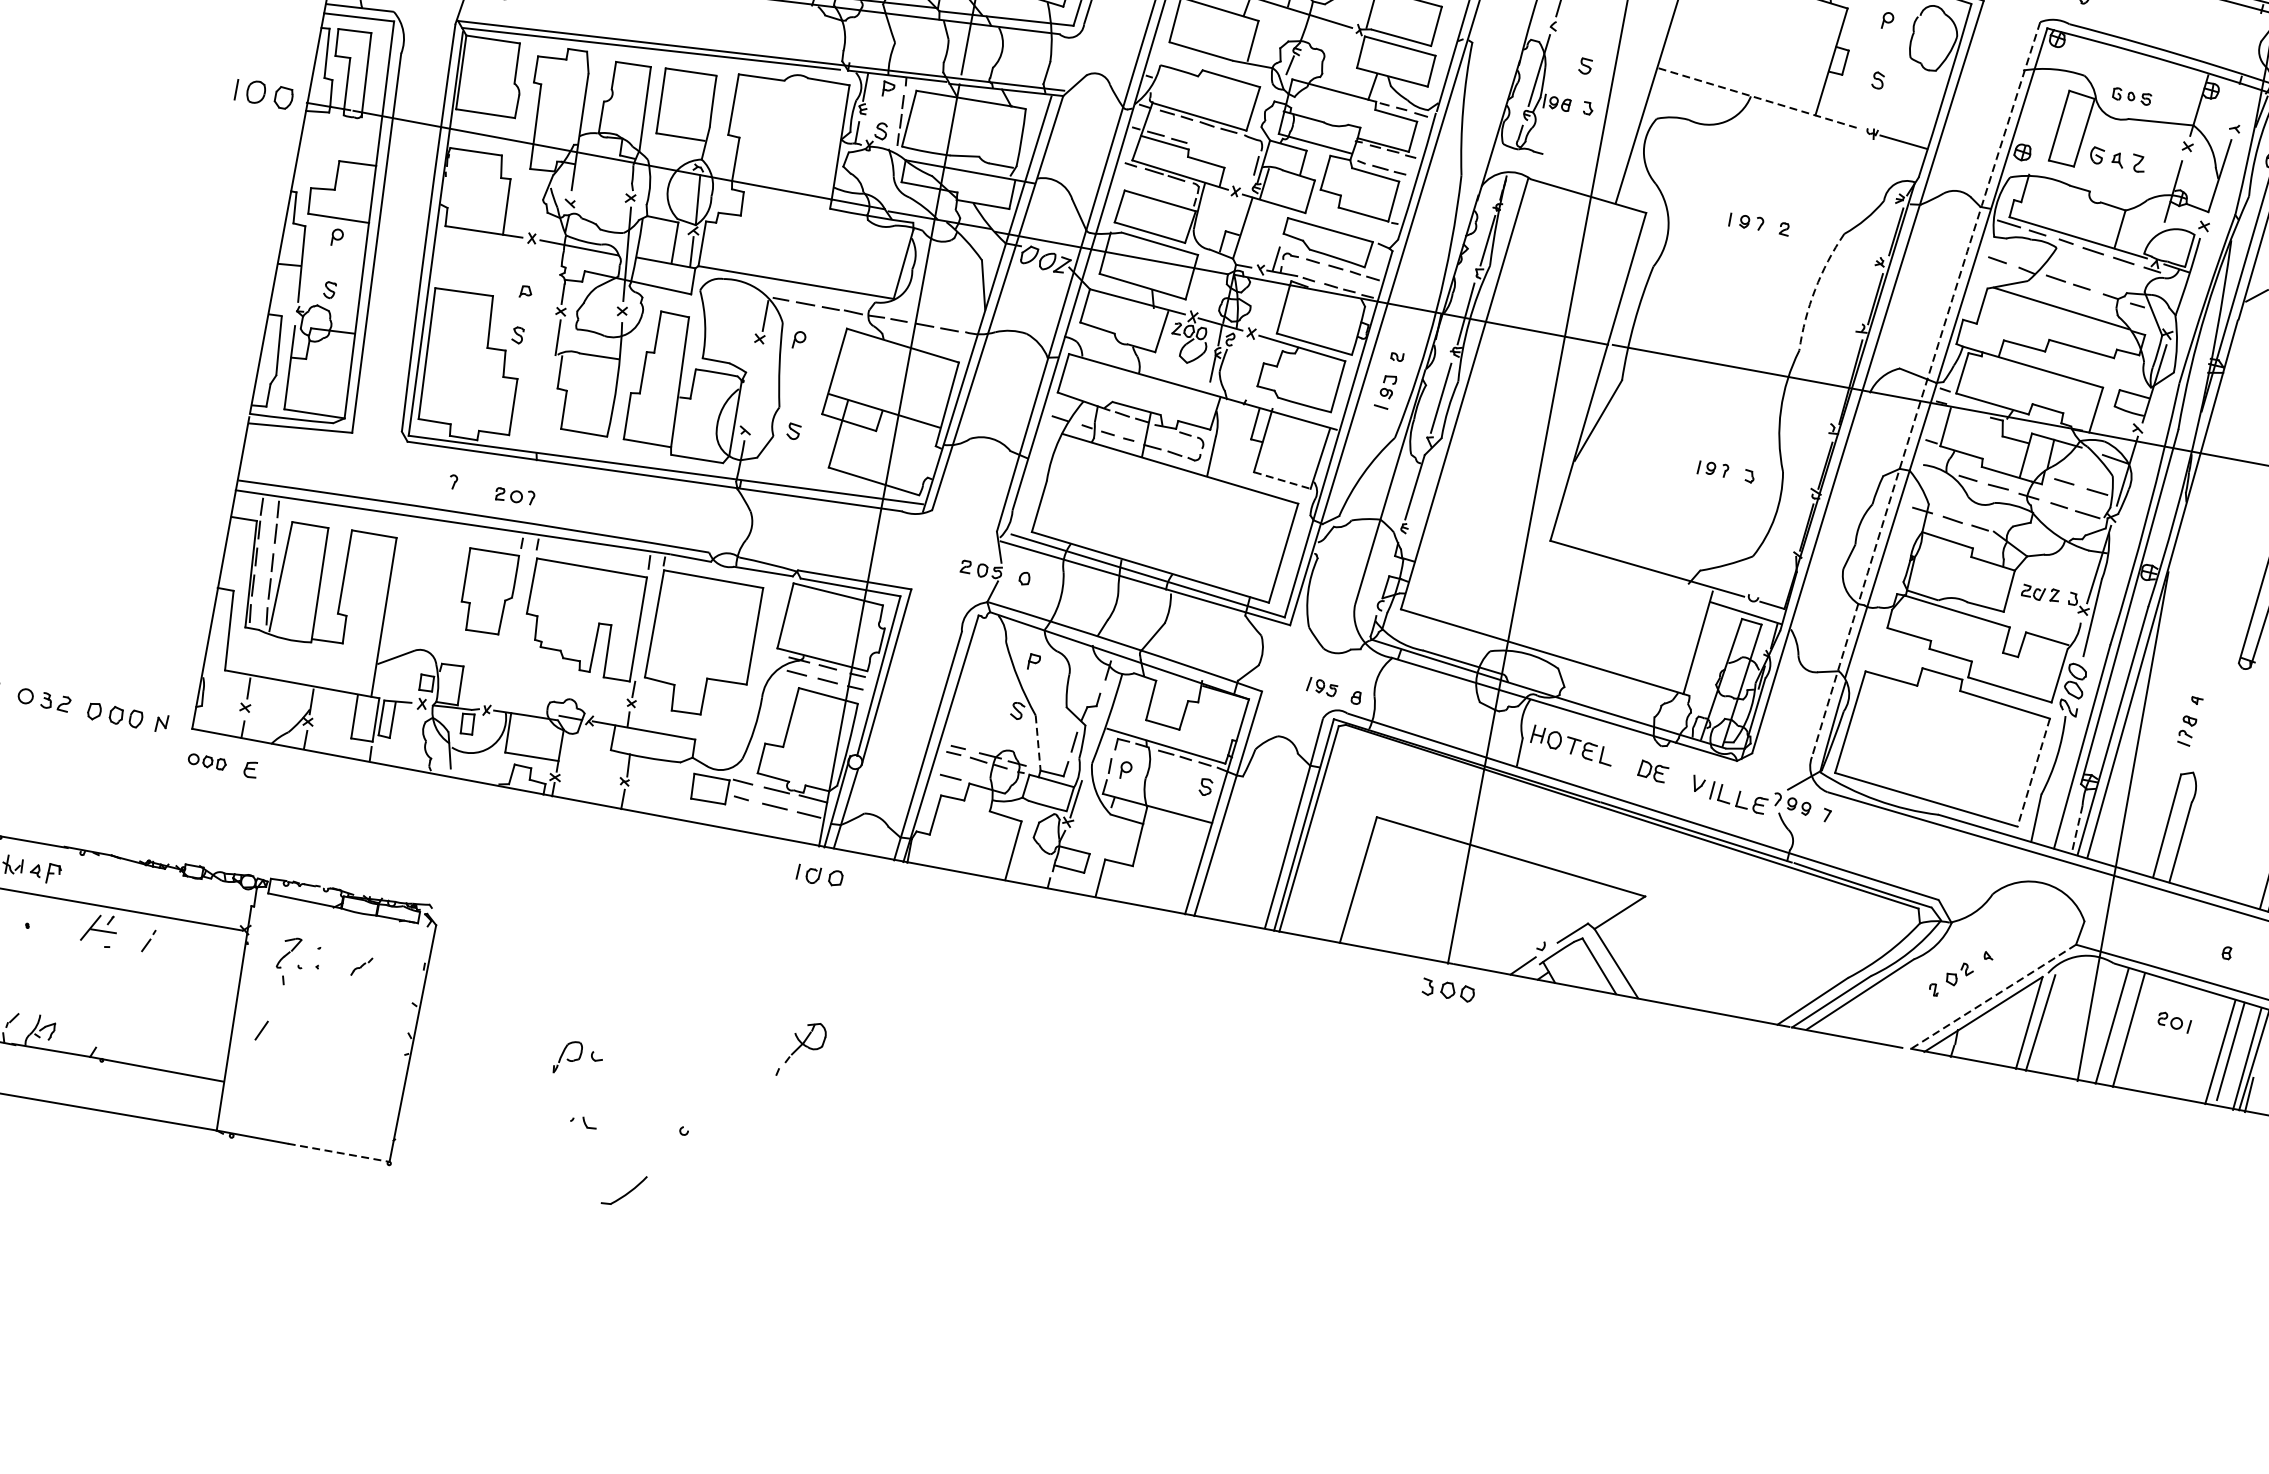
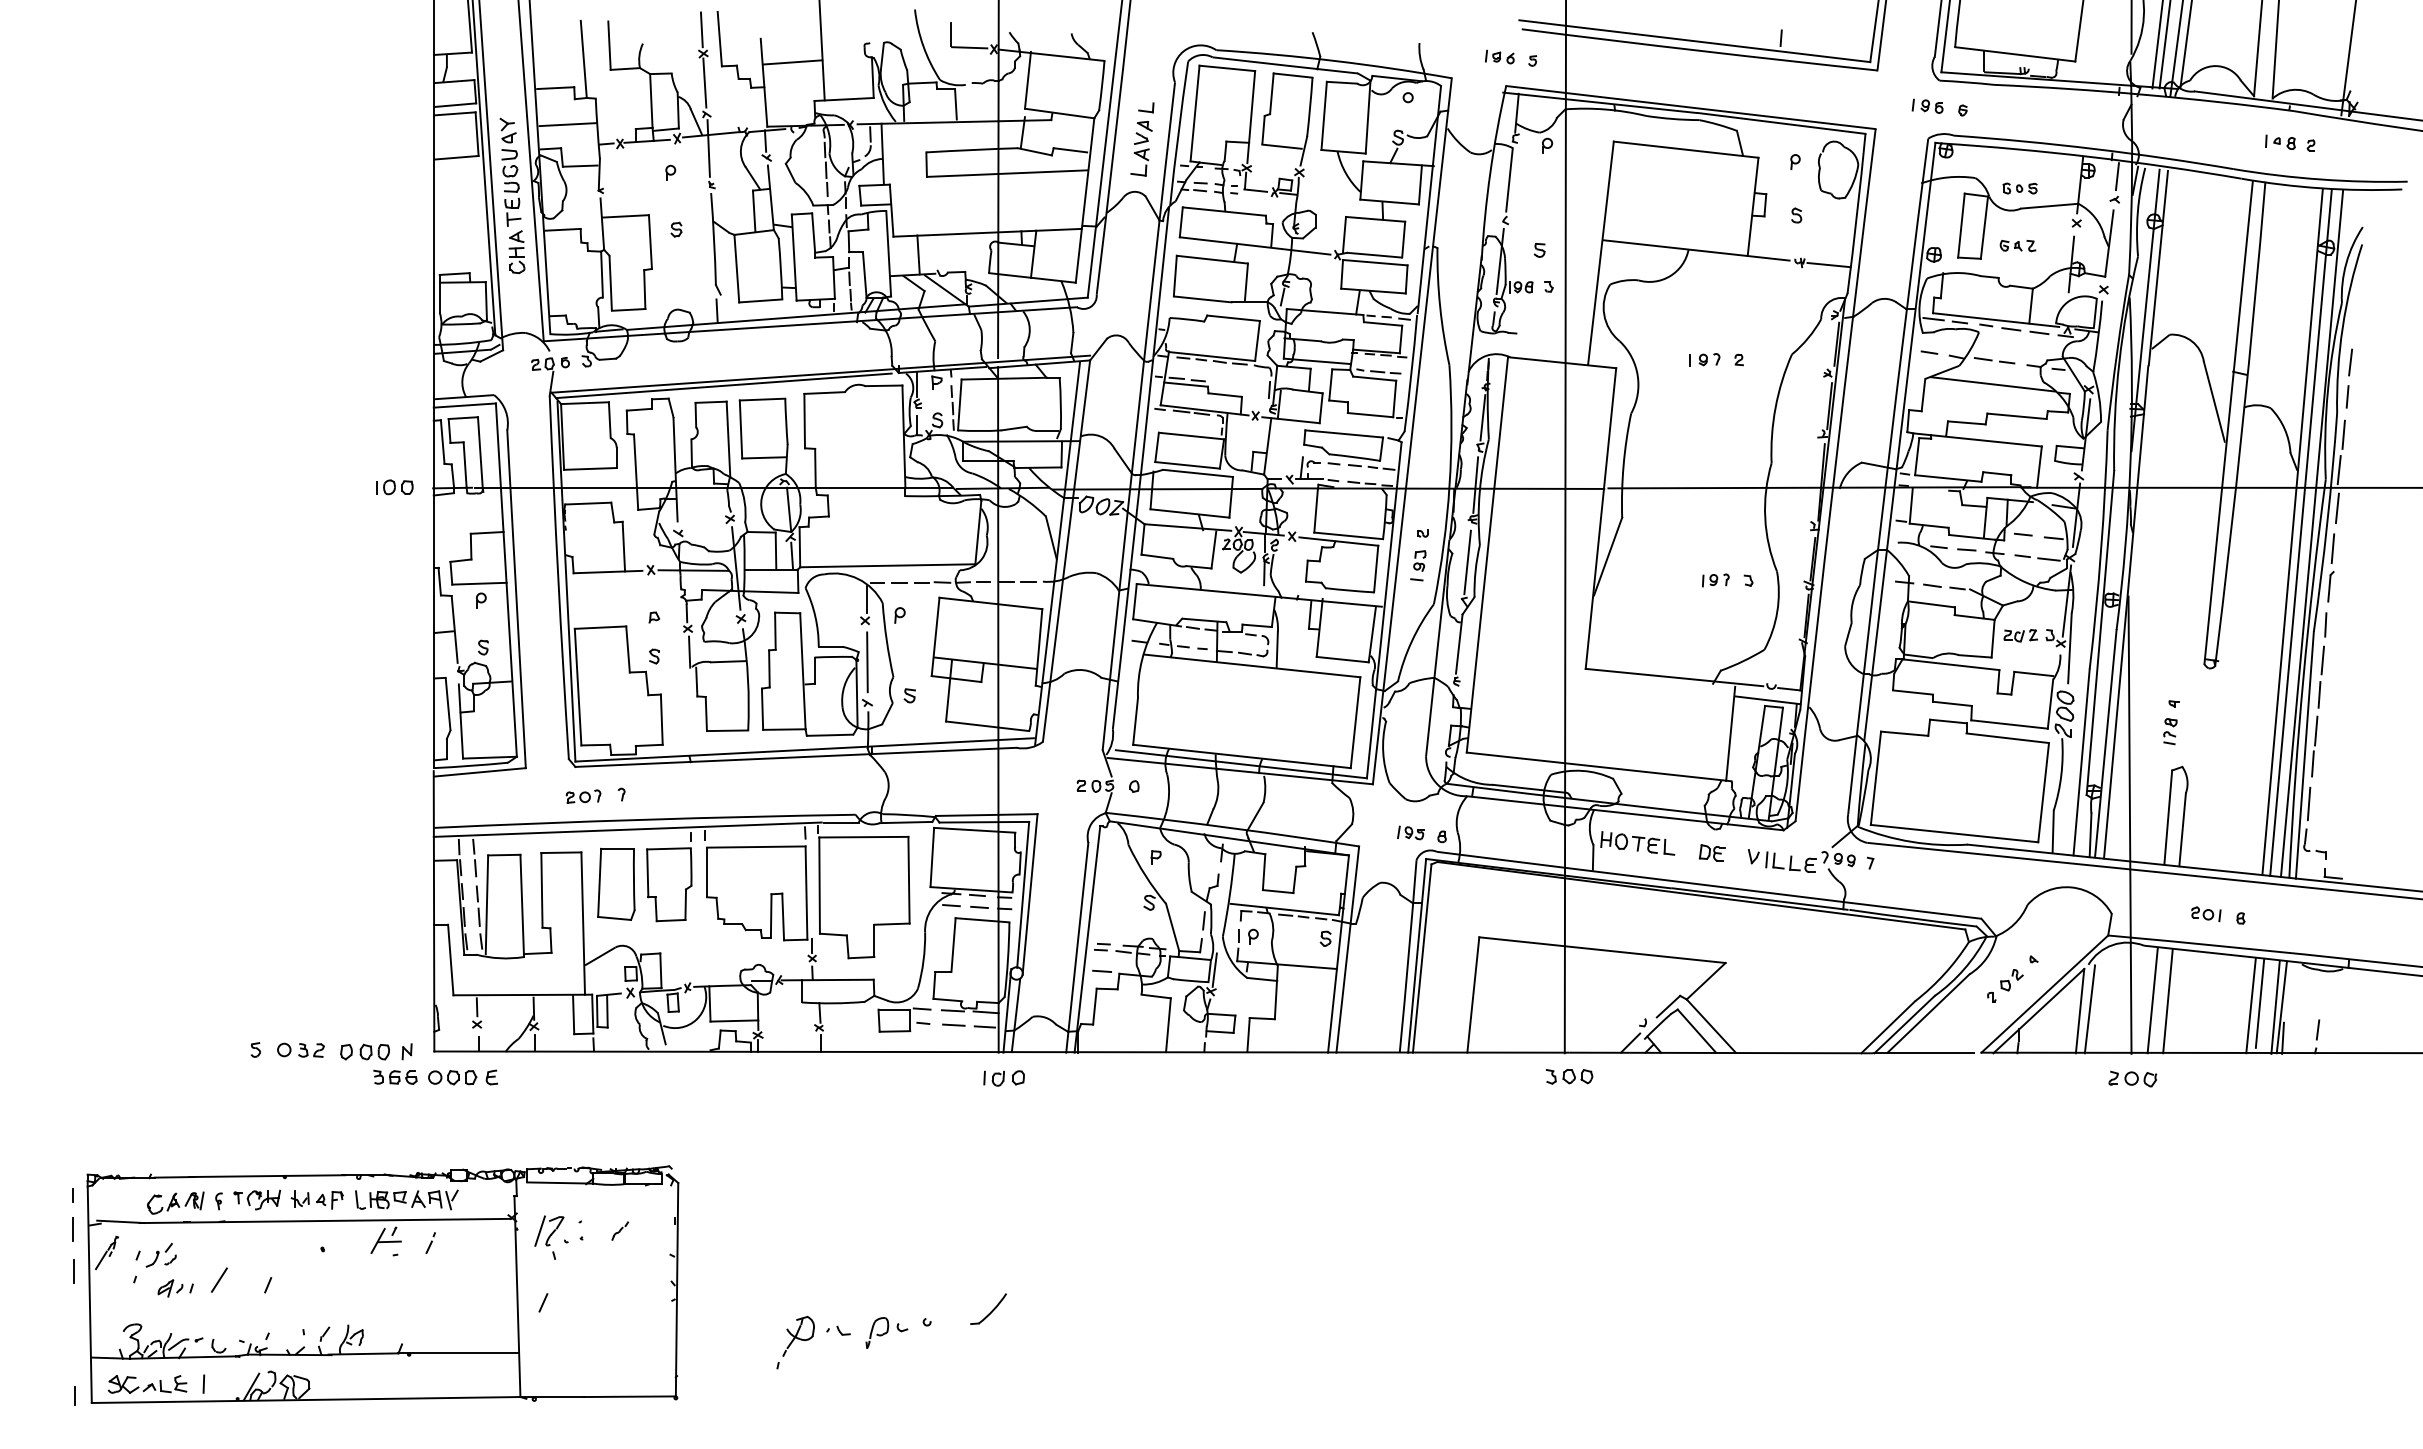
part: (264, 93) -> (394, 487), size x0.71
line: (1759, 98) -> (1696, 250), dashed -> solid
line: (2241, 103) -> (2116, 176), added
part: (2117, 160) -> (2017, 246), size x0.71
arc: (1815, 289) -> (1775, 407), dashed -> solid
line: (753, 385) -> (867, 662), added
arc: (1924, 389) -> (1886, 476), dashed -> solid
line: (1283, 480) -> (1343, 659), dashed -> solid
part: (514, 495) -> (583, 796), moved
part: (429, 580) -> (616, 884), added
line: (1037, 743) -> (1172, 927), dashed -> solid
part: (143, 748) -> (395, 1076), added
part: (207, 761) -> (452, 1077), size x1.43
line: (2033, 772) -> (2043, 792), dashed -> solid
line: (2077, 829) -> (2090, 835), dashed -> solid
part: (130, 887) -> (406, 1199), added
line: (272, 949) -> (539, 1230), added
line: (1993, 997) -> (2044, 994), dashed -> solid
part: (2174, 1022) -> (2206, 914), moved
part: (801, 1049) -> (795, 1342), moved
part: (578, 1059) -> (886, 1332), moved
part: (2073, 1108) -> (2132, 1078), added
line: (339, 1152) -> (630, 1396), dashed -> solid
part: (624, 1189) -> (988, 1308), moved

